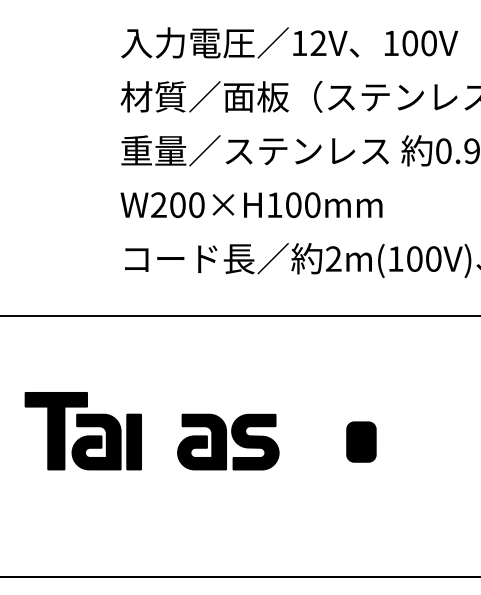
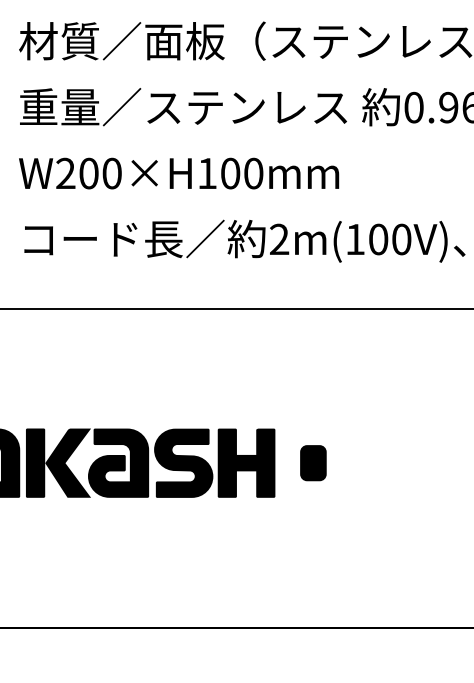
fill: (160, 441) -> (67, 462), added
fill: (306, 441) -> (246, 462), added
part: (361, 441) -> (313, 462), size x0.71

